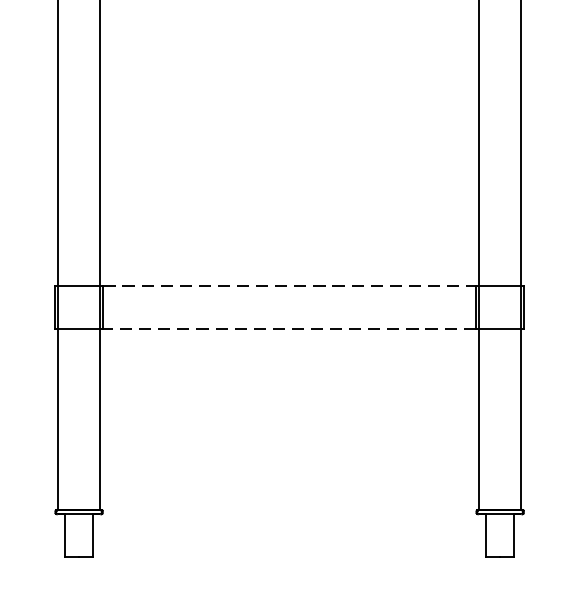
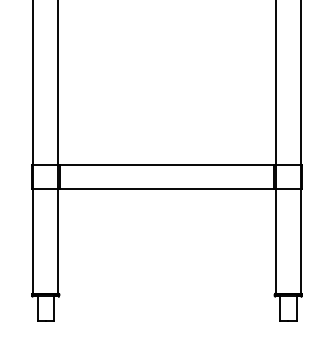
line: (290, 285) -> (167, 164), dashed -> solid
line: (288, 328) -> (166, 189), dashed -> solid

